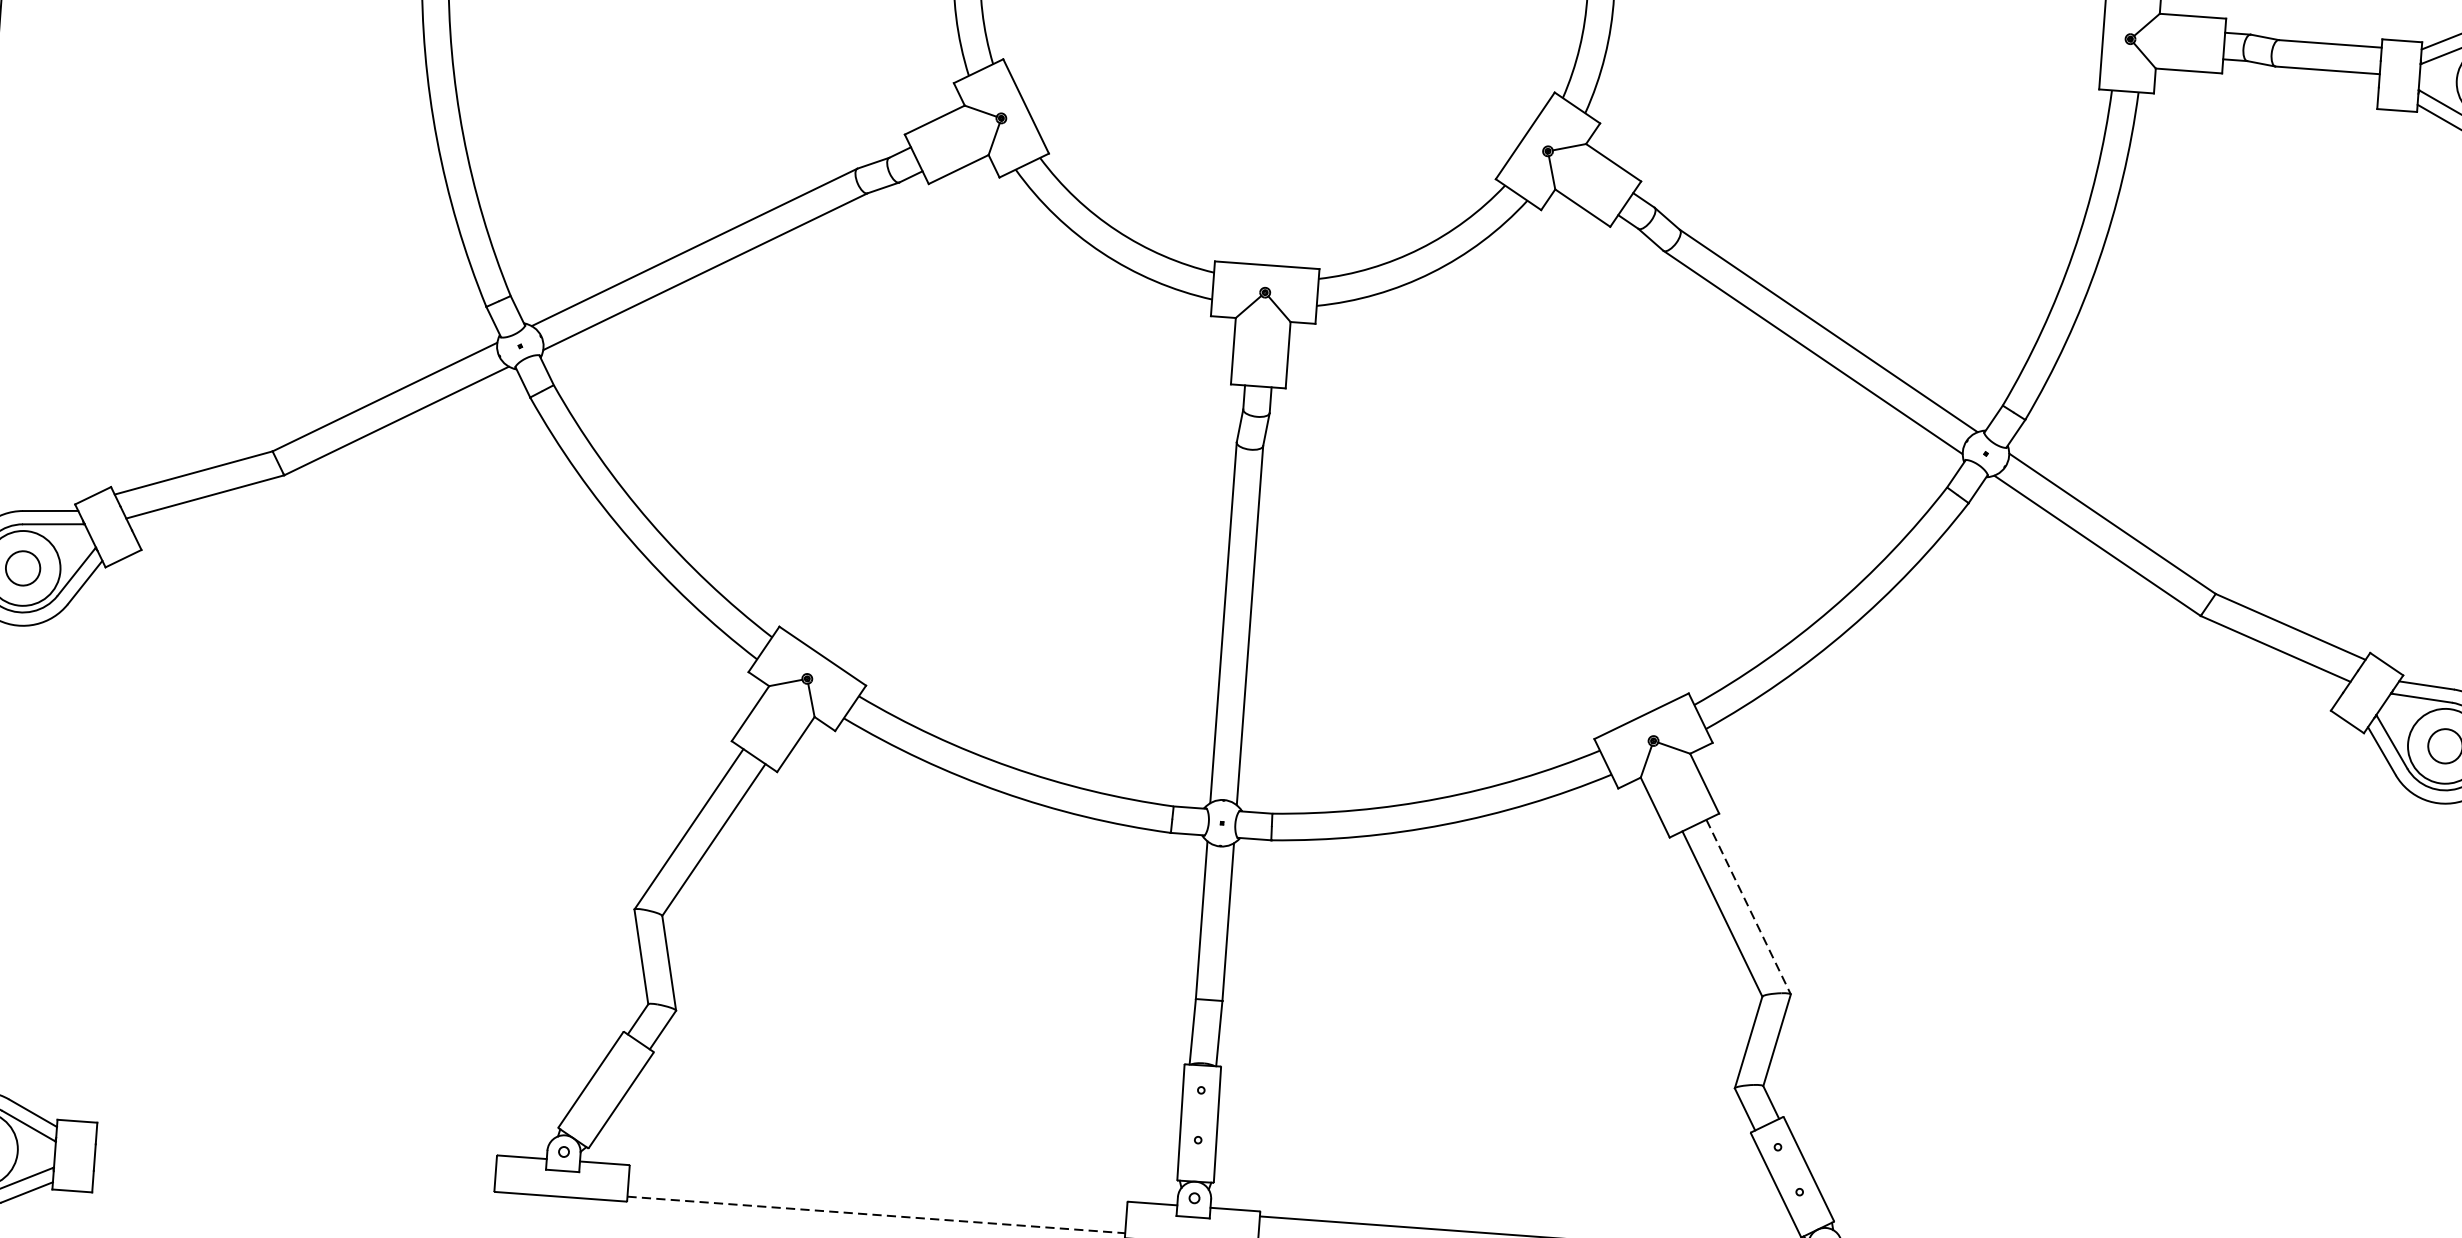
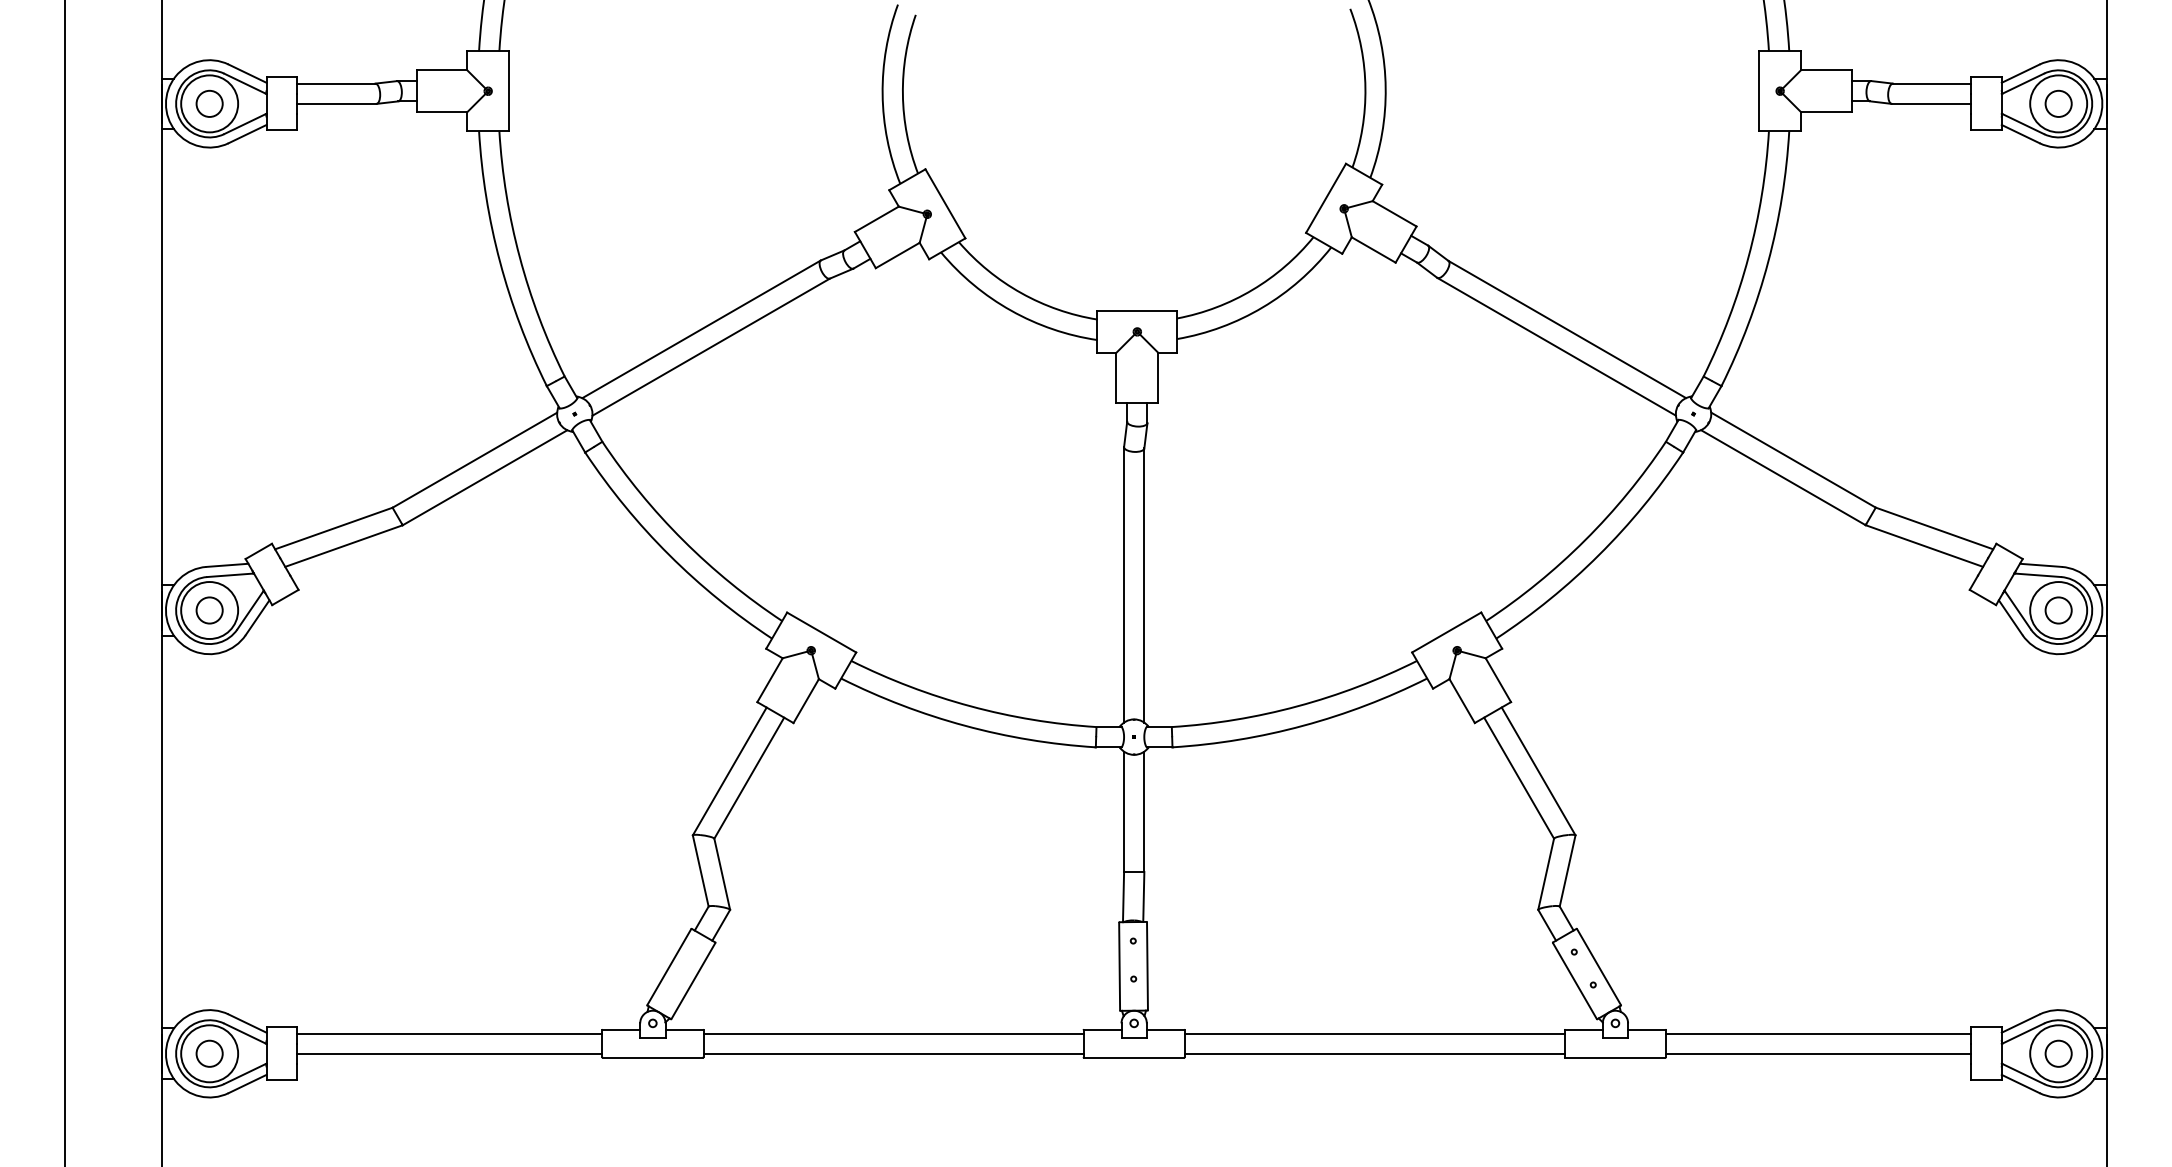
line: (1748, 907) -> (1538, 771), dashed -> solid
line: (296, 1145) -> (449, 1033), added
line: (294, 1171) -> (449, 1053), added
line: (878, 1188) -> (893, 1033), added
line: (876, 1214) -> (893, 1053), dashed -> solid

